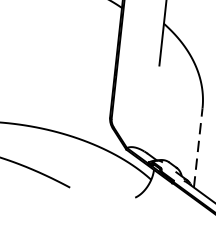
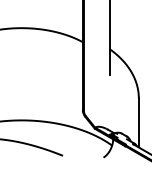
line: (197, 147) -> (138, 122), dashed -> solid

